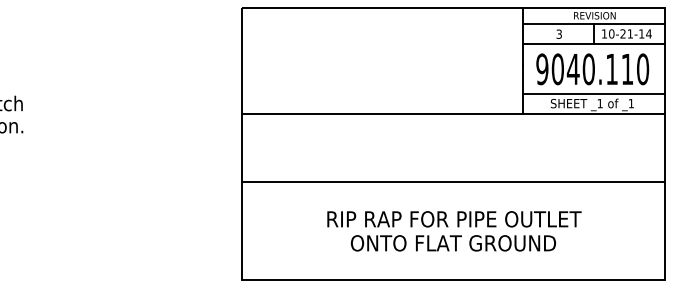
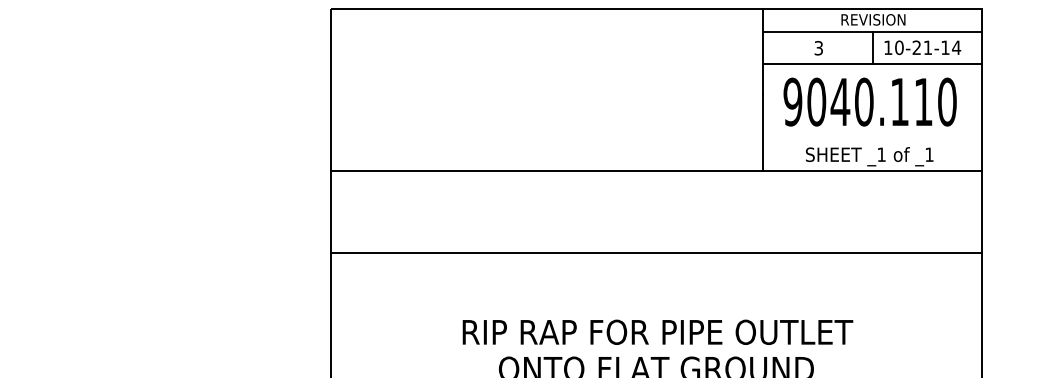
line: (594, 94) -> (872, 140), removed
line: (453, 181) -> (656, 252), moved

